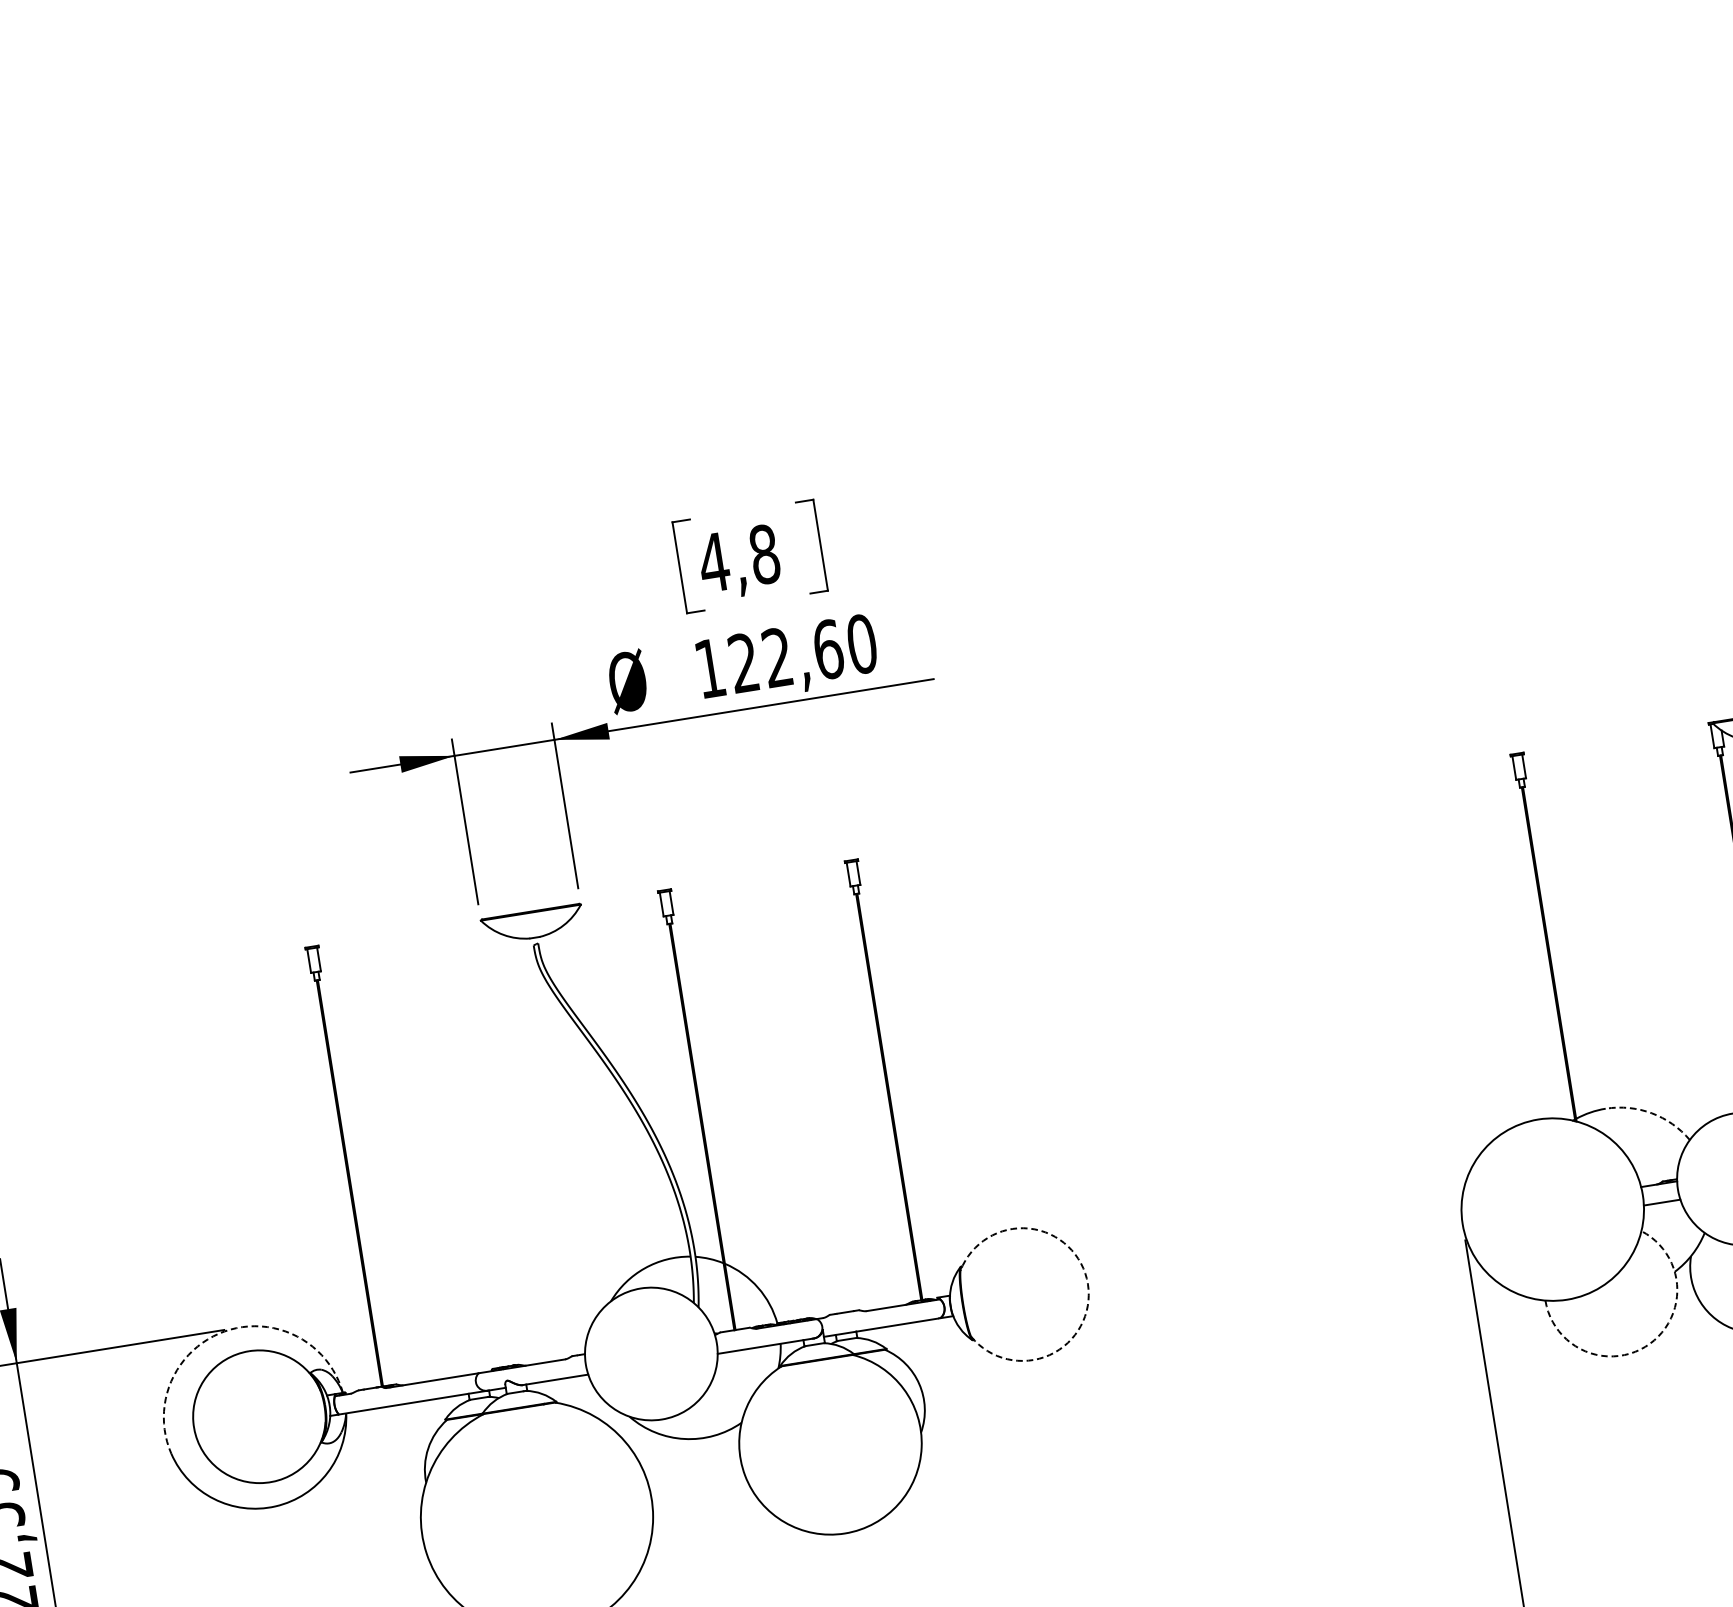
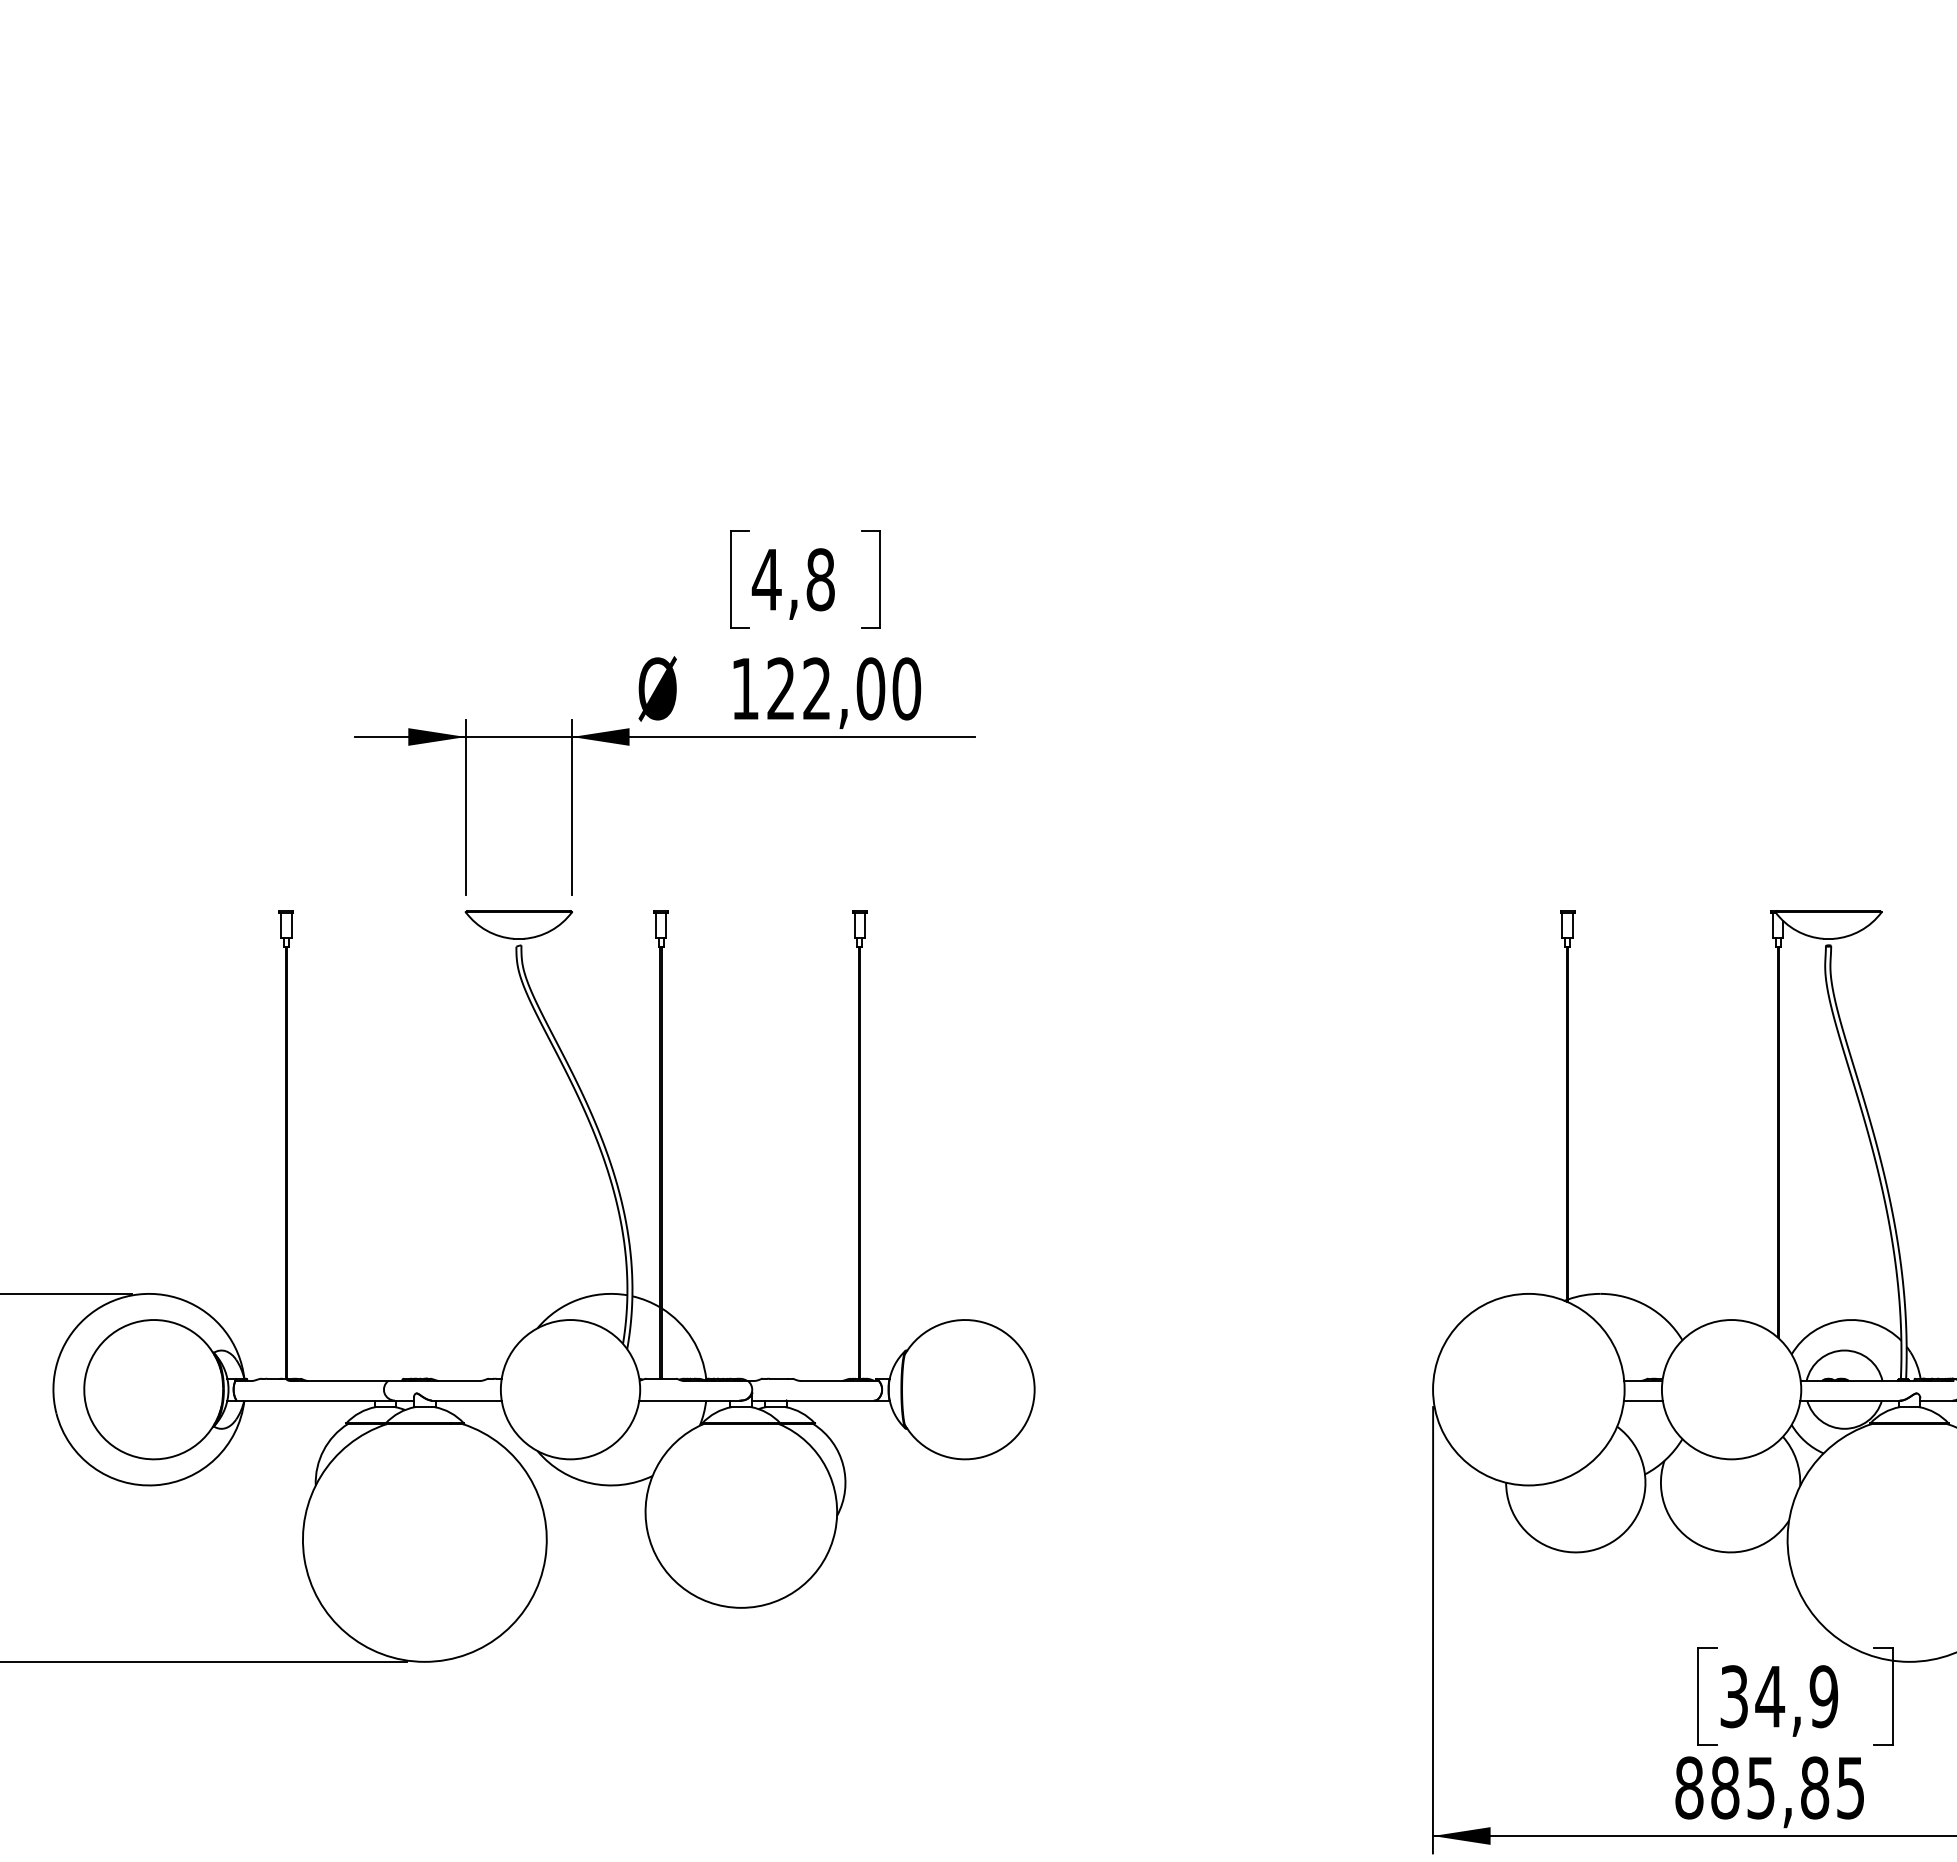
text: (827, 649) -> (870, 688), 122,60 -> 122,00
arc: (1651, 1113) -> (1647, 1306), dashed -> solid
arc: (1087, 1283) -> (1034, 1389), dashed -> solid
arc: (224, 1331) -> (131, 1295), dashed -> solid
arc: (1650, 1343) -> (1607, 1544), dashed -> solid

